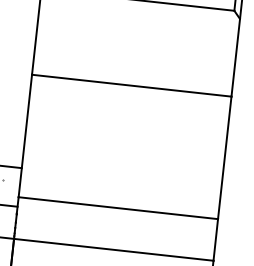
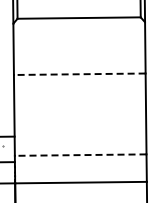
line: (131, 86) -> (79, 74), solid -> dashed
line: (117, 208) -> (80, 155), solid -> dashed

